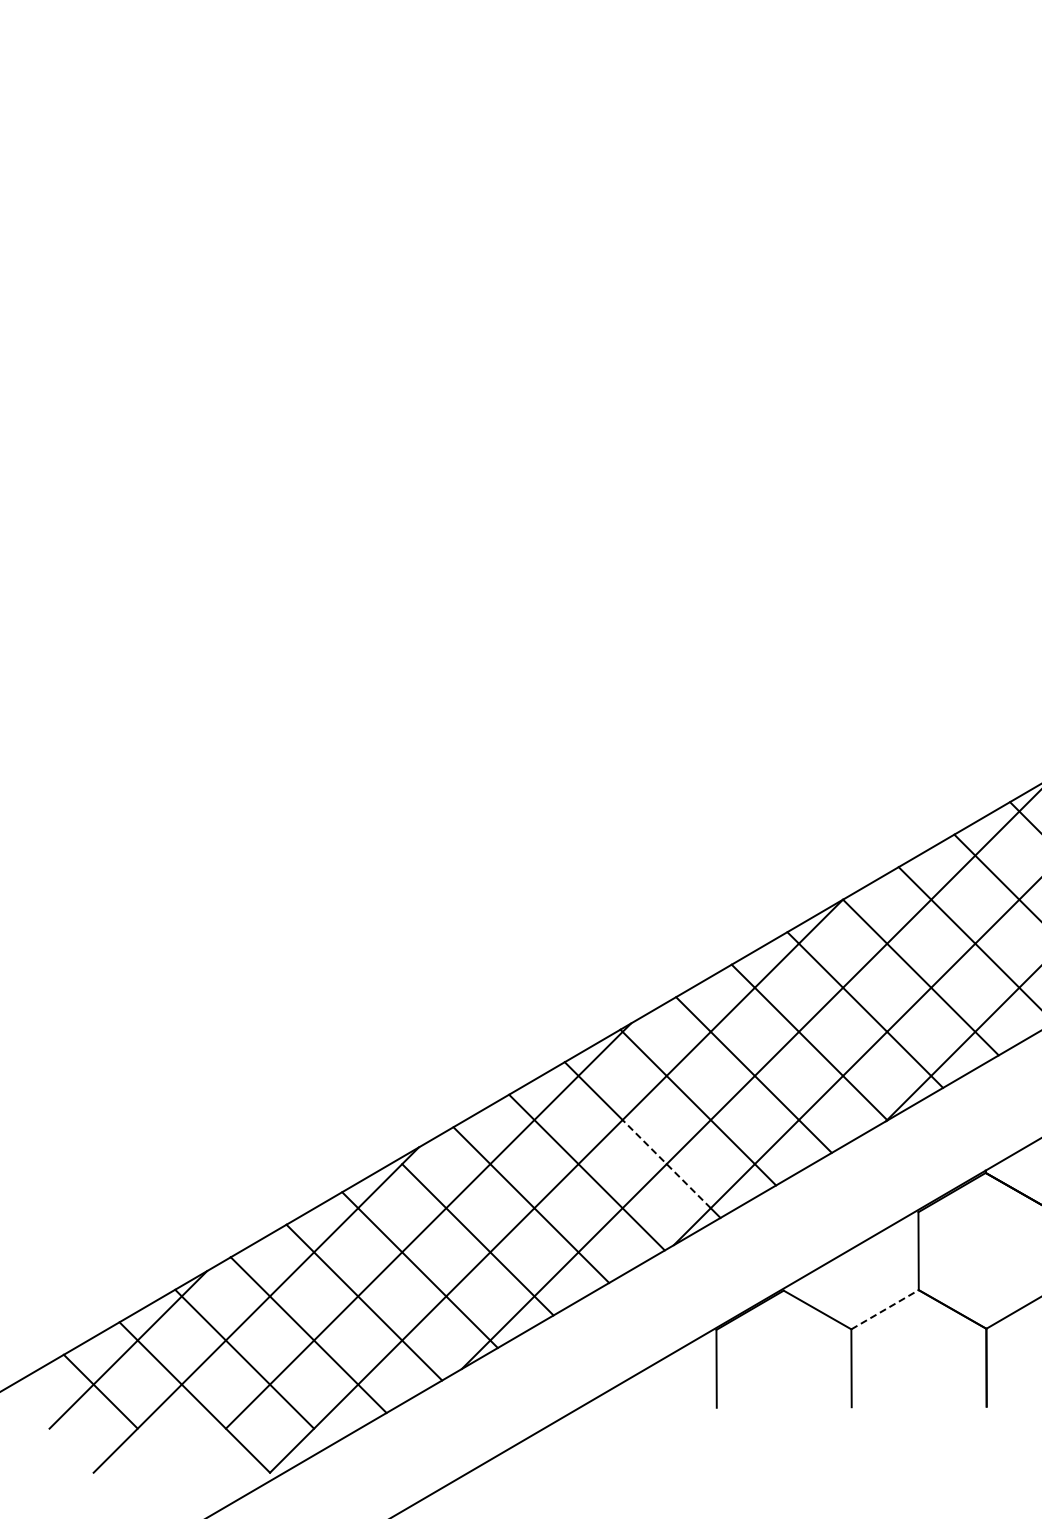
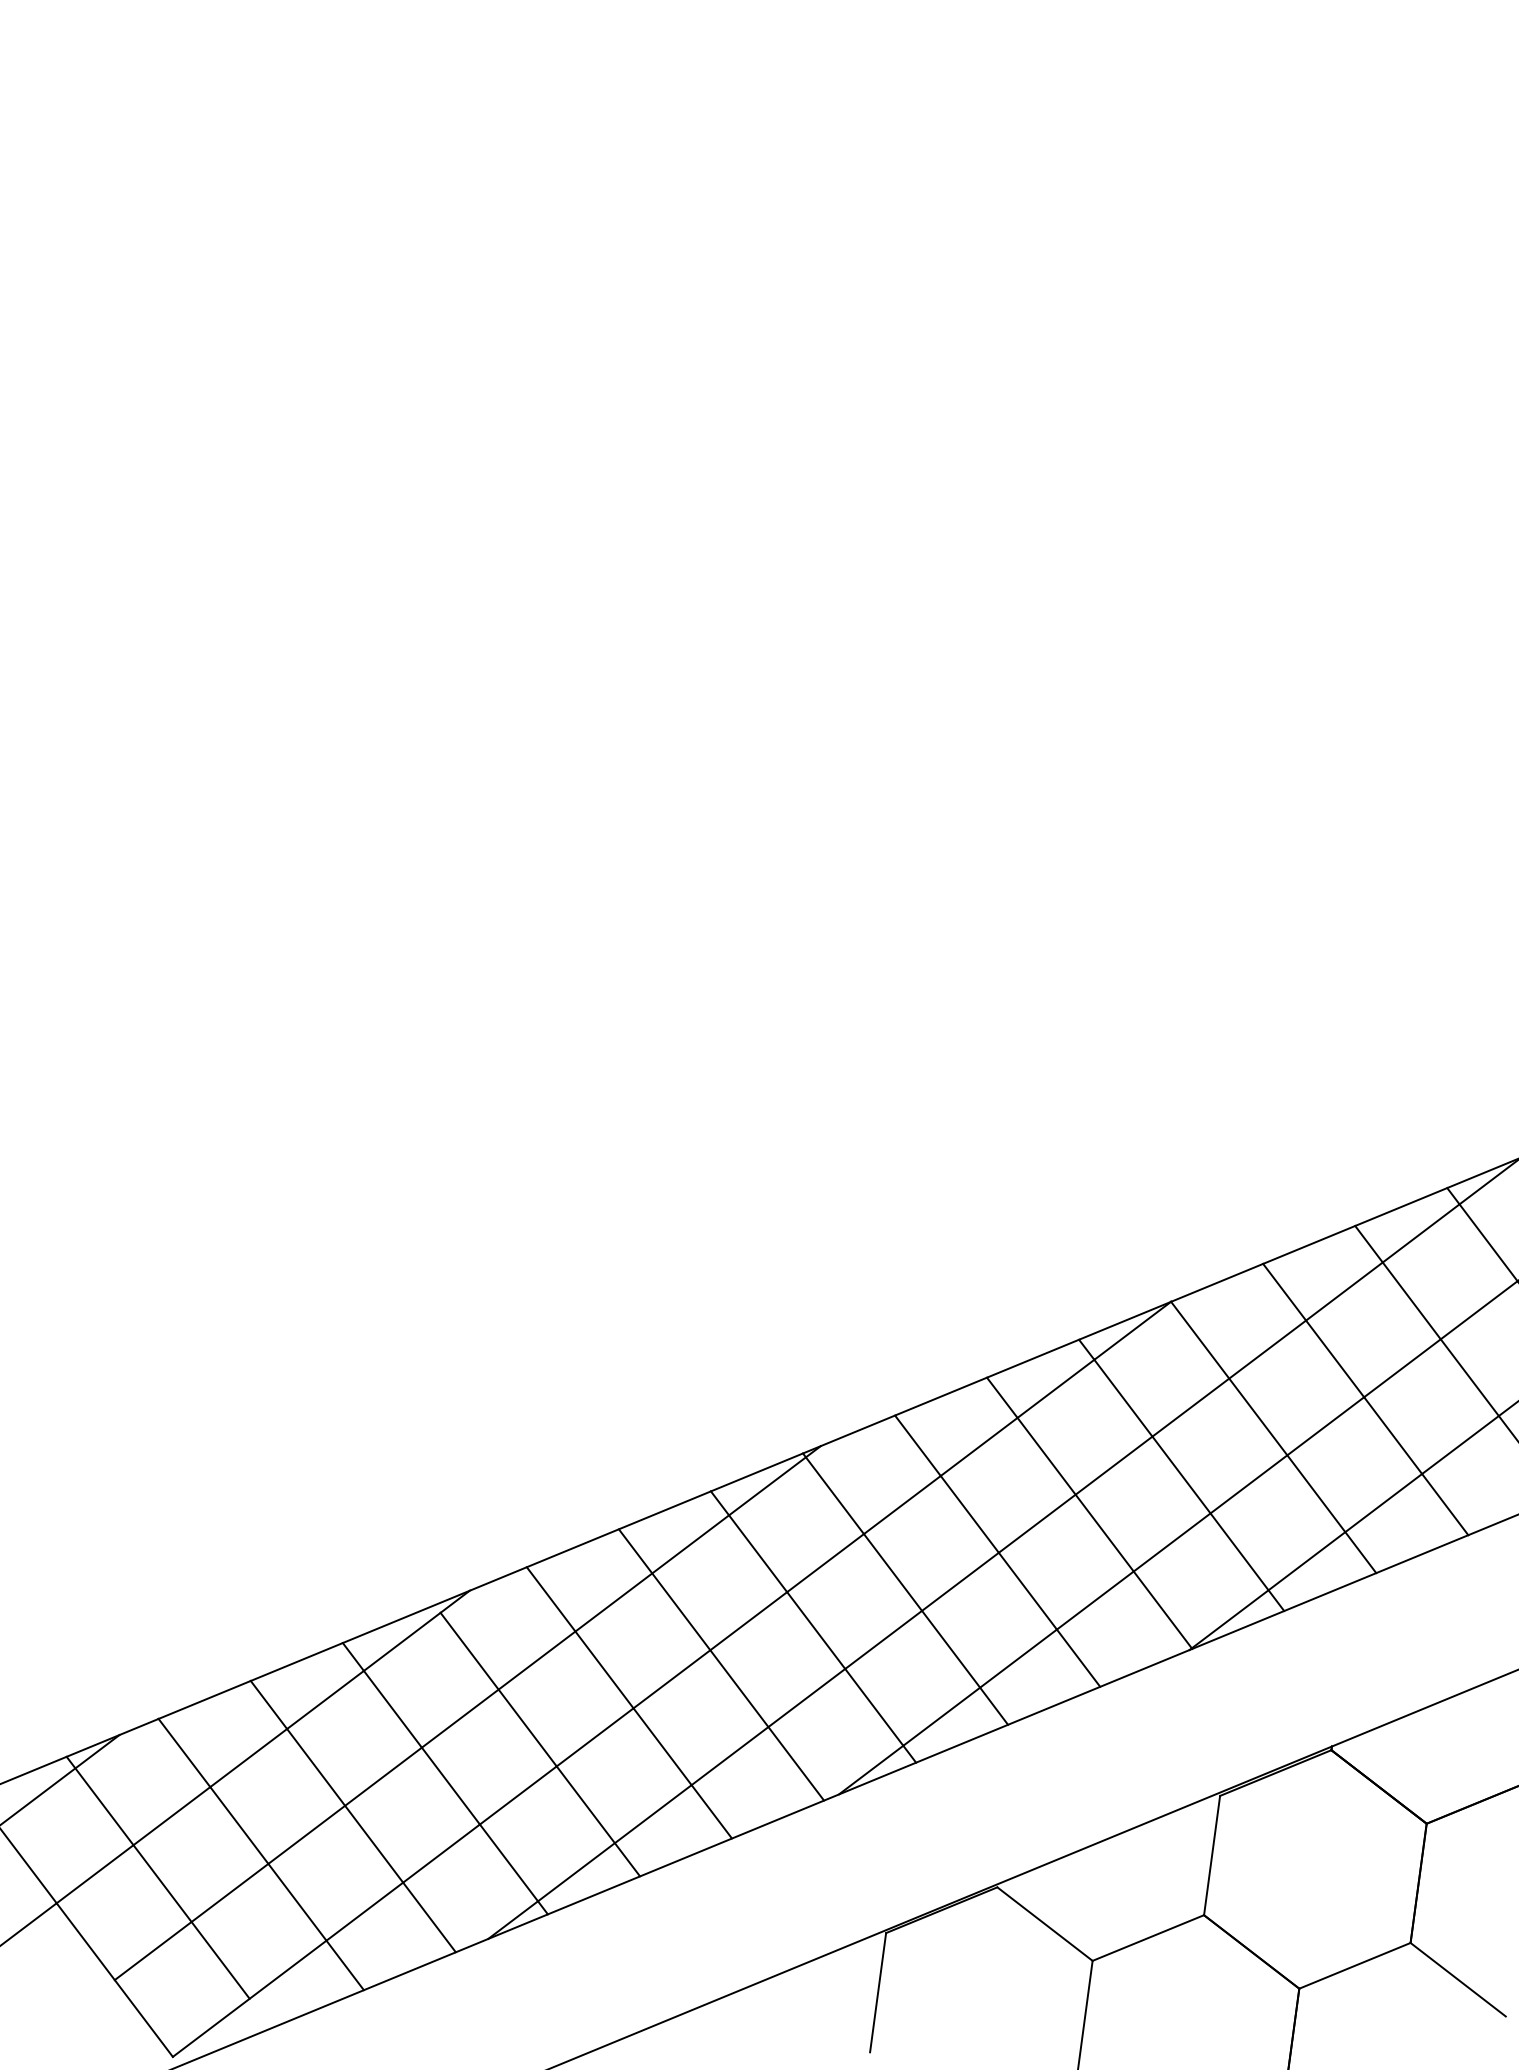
line: (666, 1163) -> (845, 1667), dashed -> solid
line: (885, 1309) -> (1149, 1937), dashed -> solid

